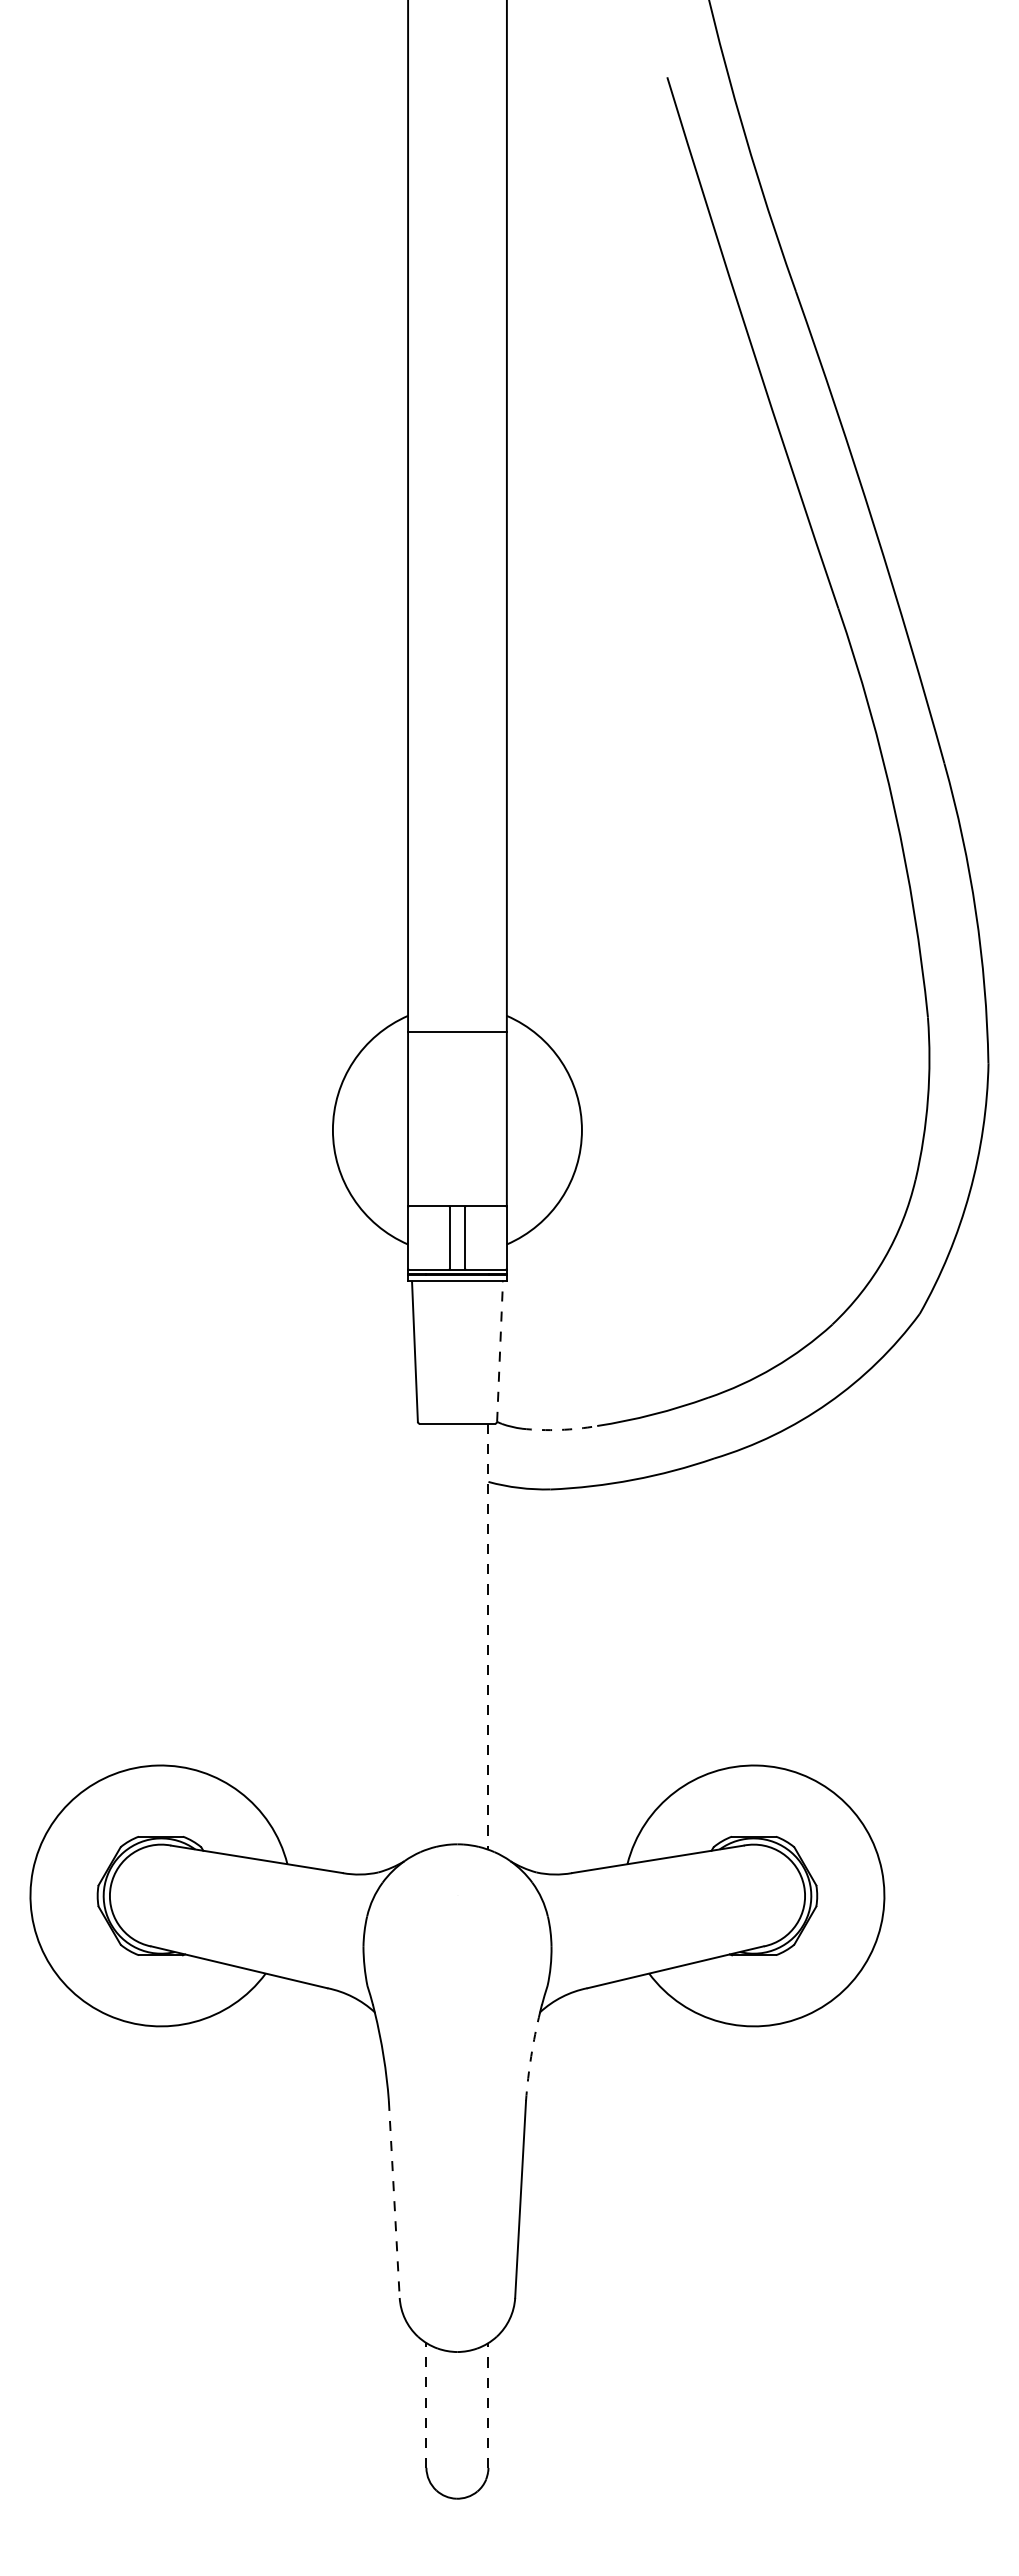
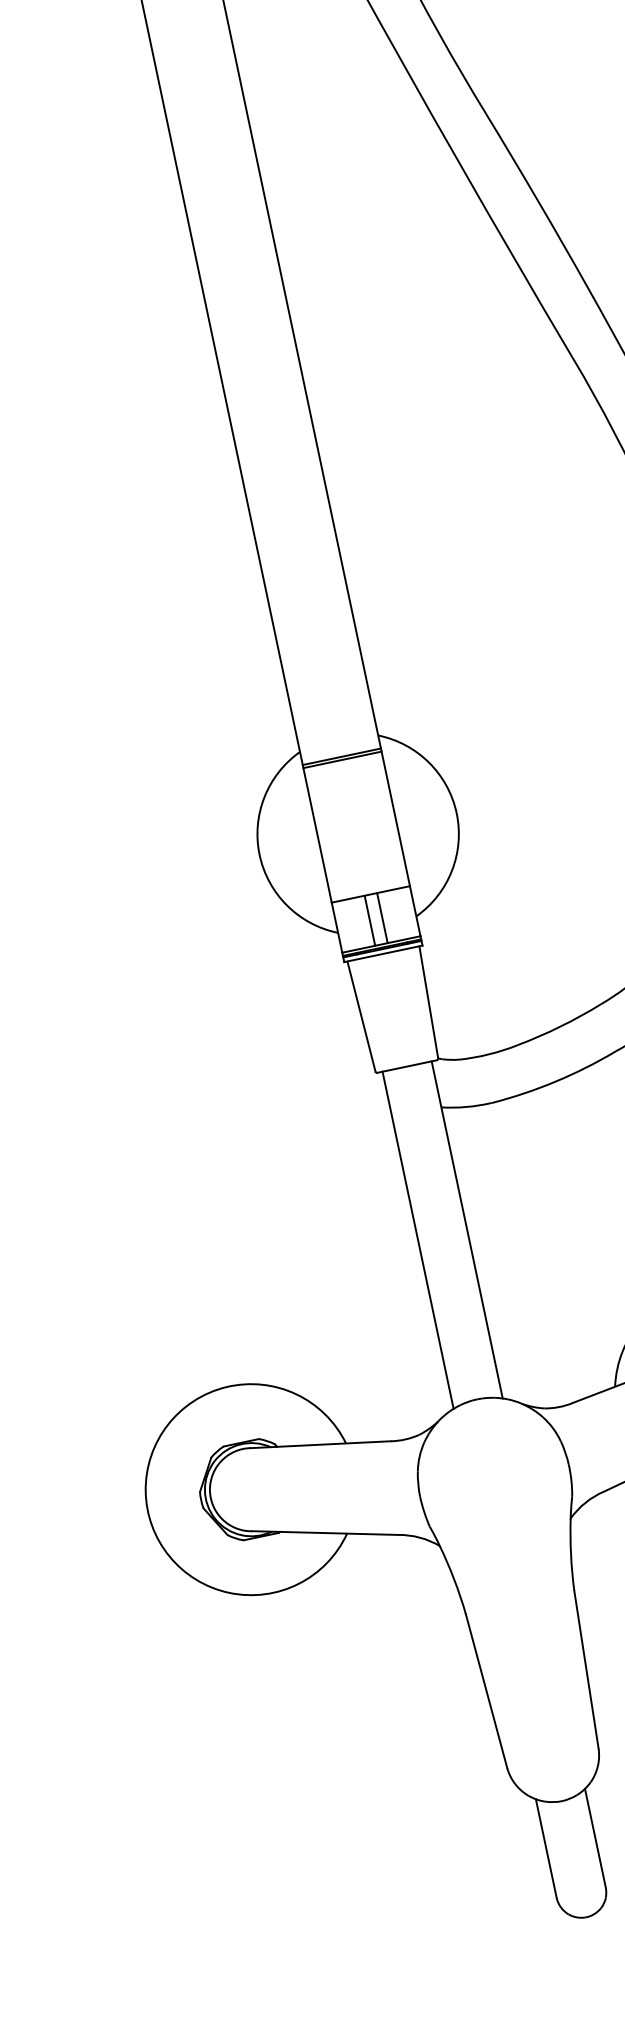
line: (457, 1036) -> (342, 760), added
line: (500, 1352) -> (429, 1002), dashed -> solid
arc: (559, 1429) -> (488, 1054), dashed -> solid
line: (426, 1636) -> (418, 1240), added
line: (488, 1636) -> (467, 1229), dashed -> solid
arc: (531, 2056) -> (571, 1554), dashed -> solid
line: (394, 2199) -> (486, 1690), dashed -> solid
line: (426, 2404) -> (546, 1847), dashed -> solid
line: (488, 2405) -> (595, 1838), dashed -> solid

